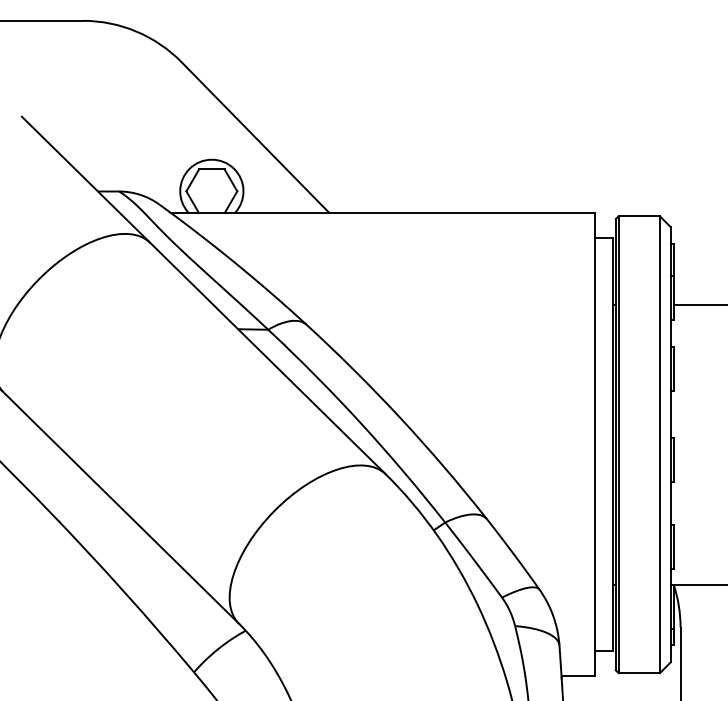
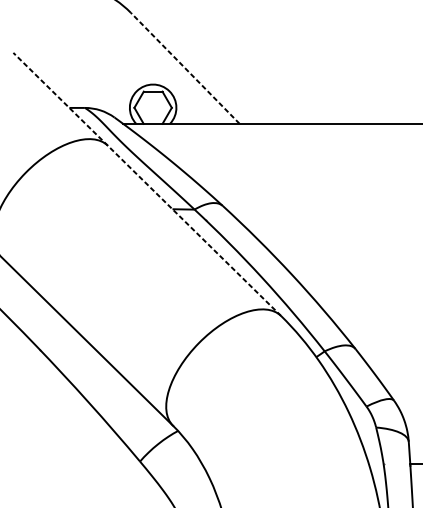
line: (255, 137) -> (185, 68), solid -> dashed
line: (203, 295) -> (146, 184), solid -> dashed

